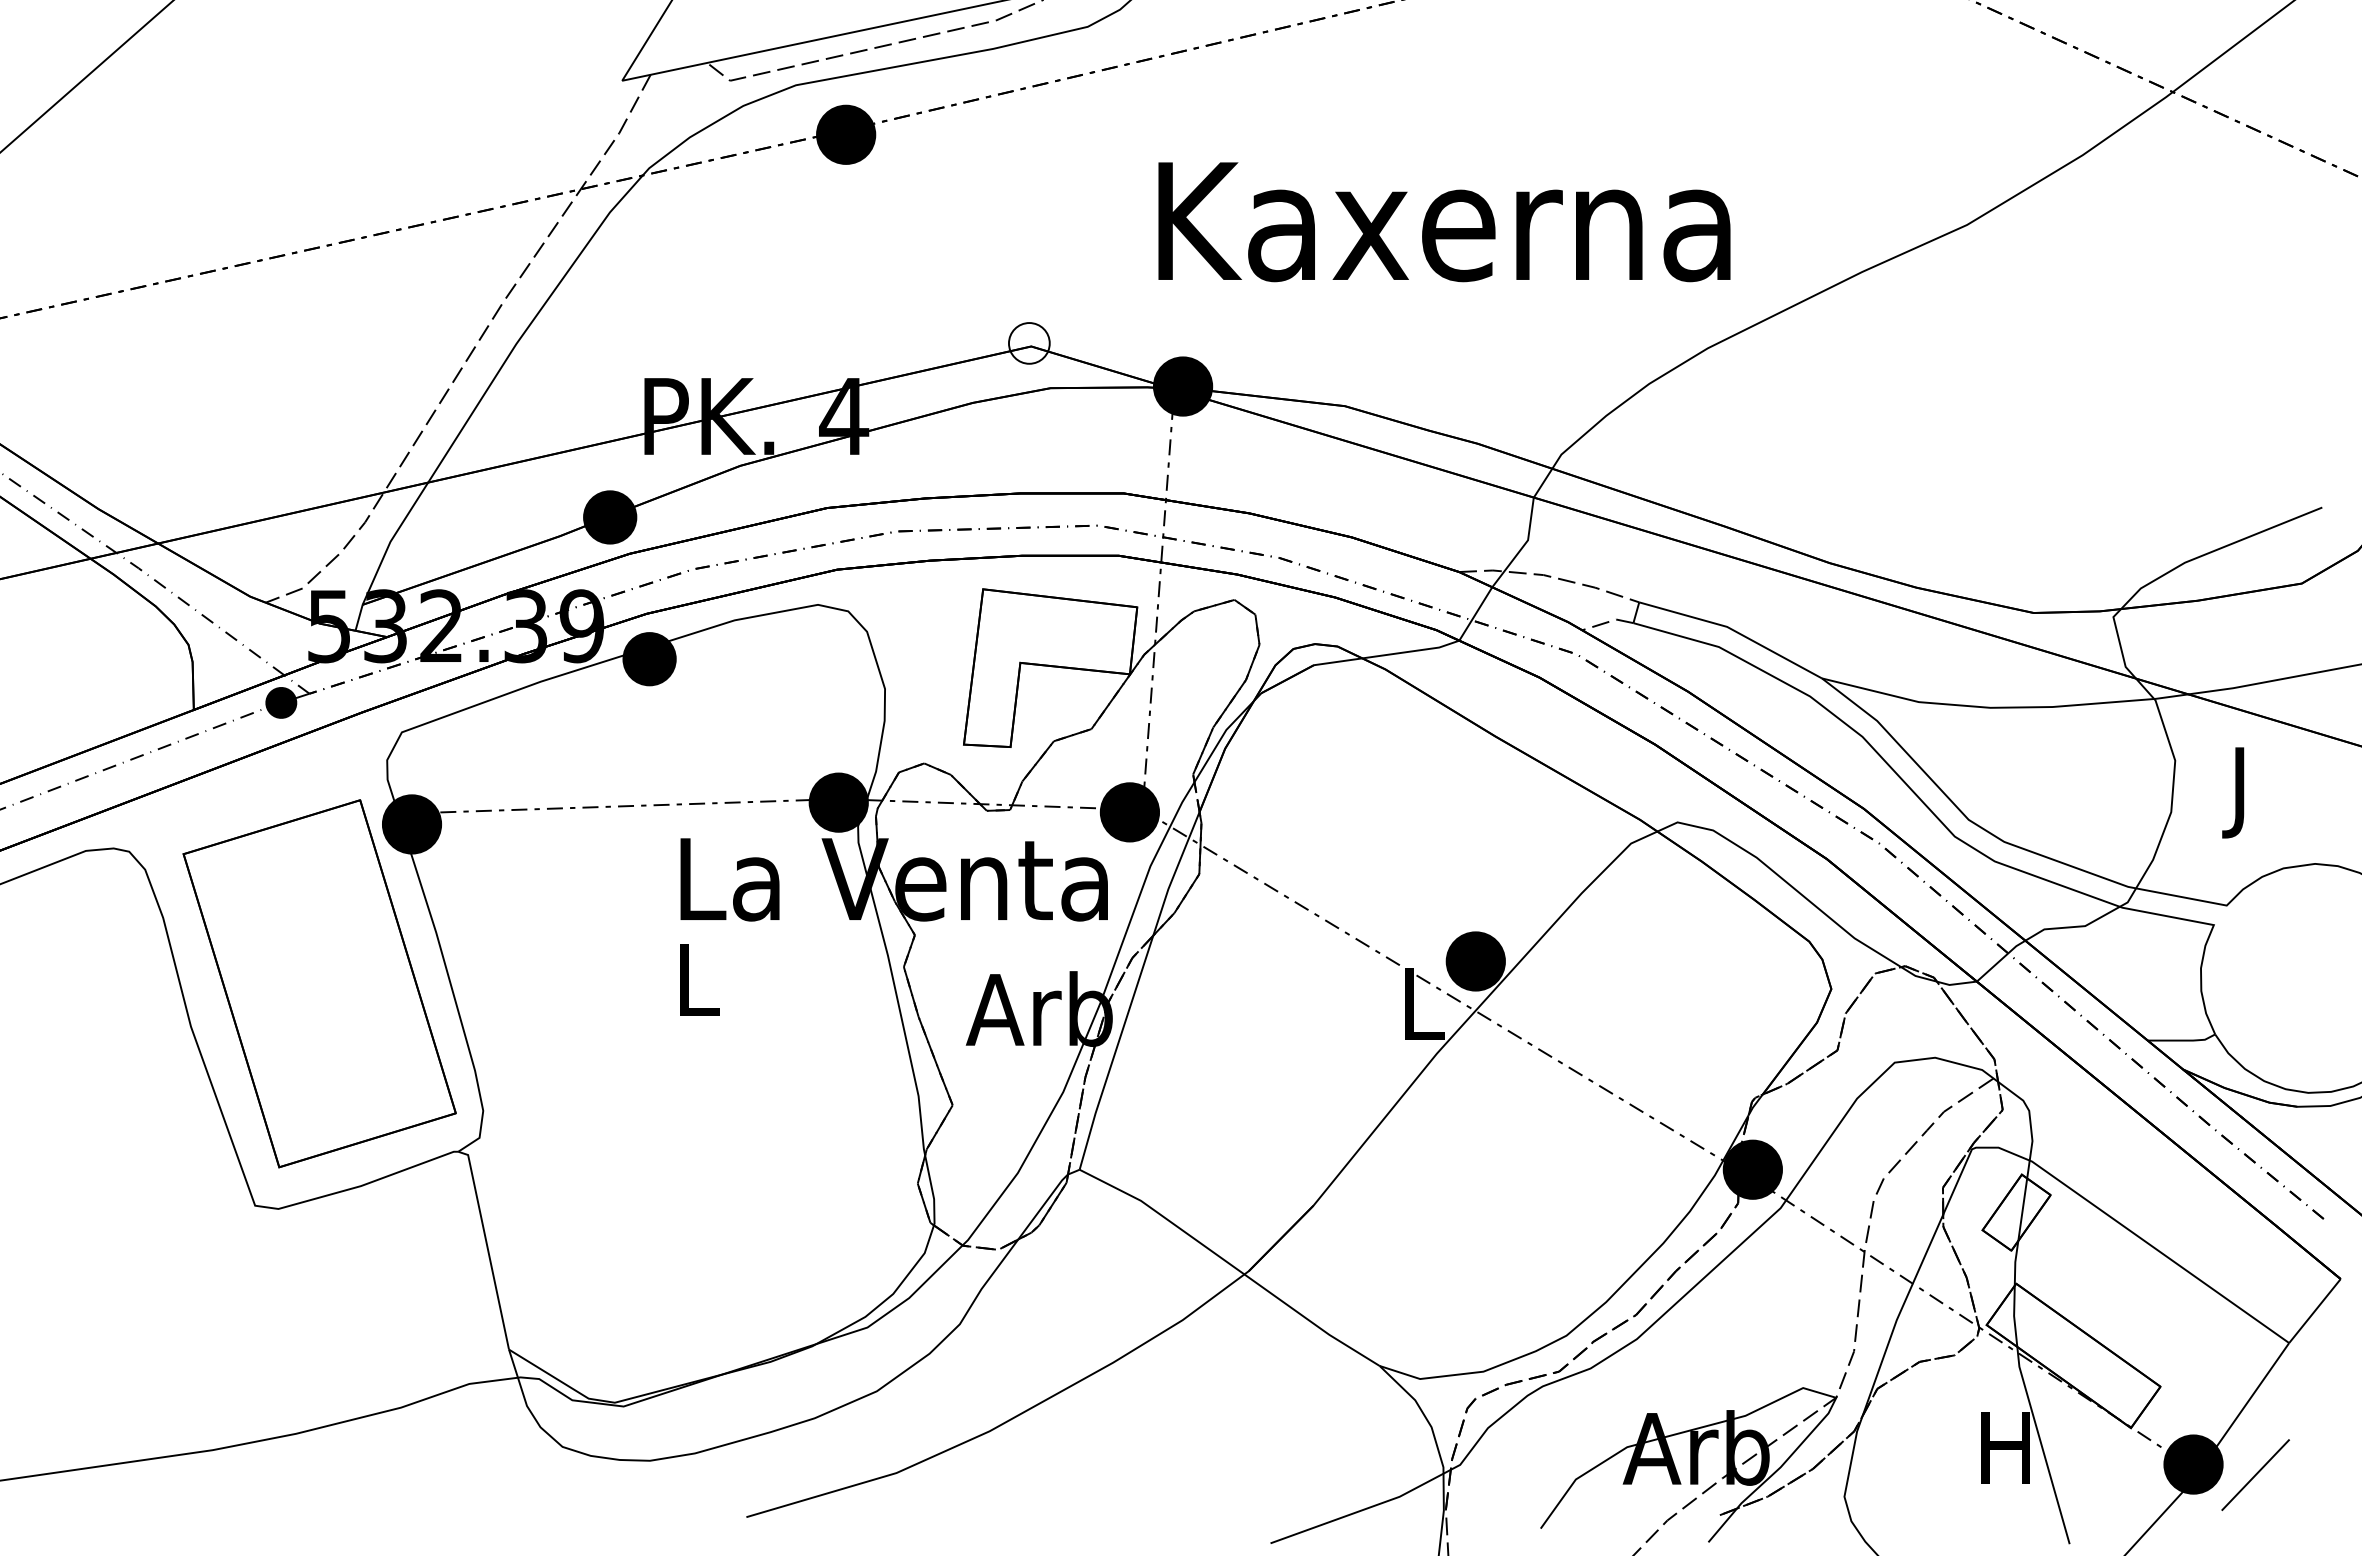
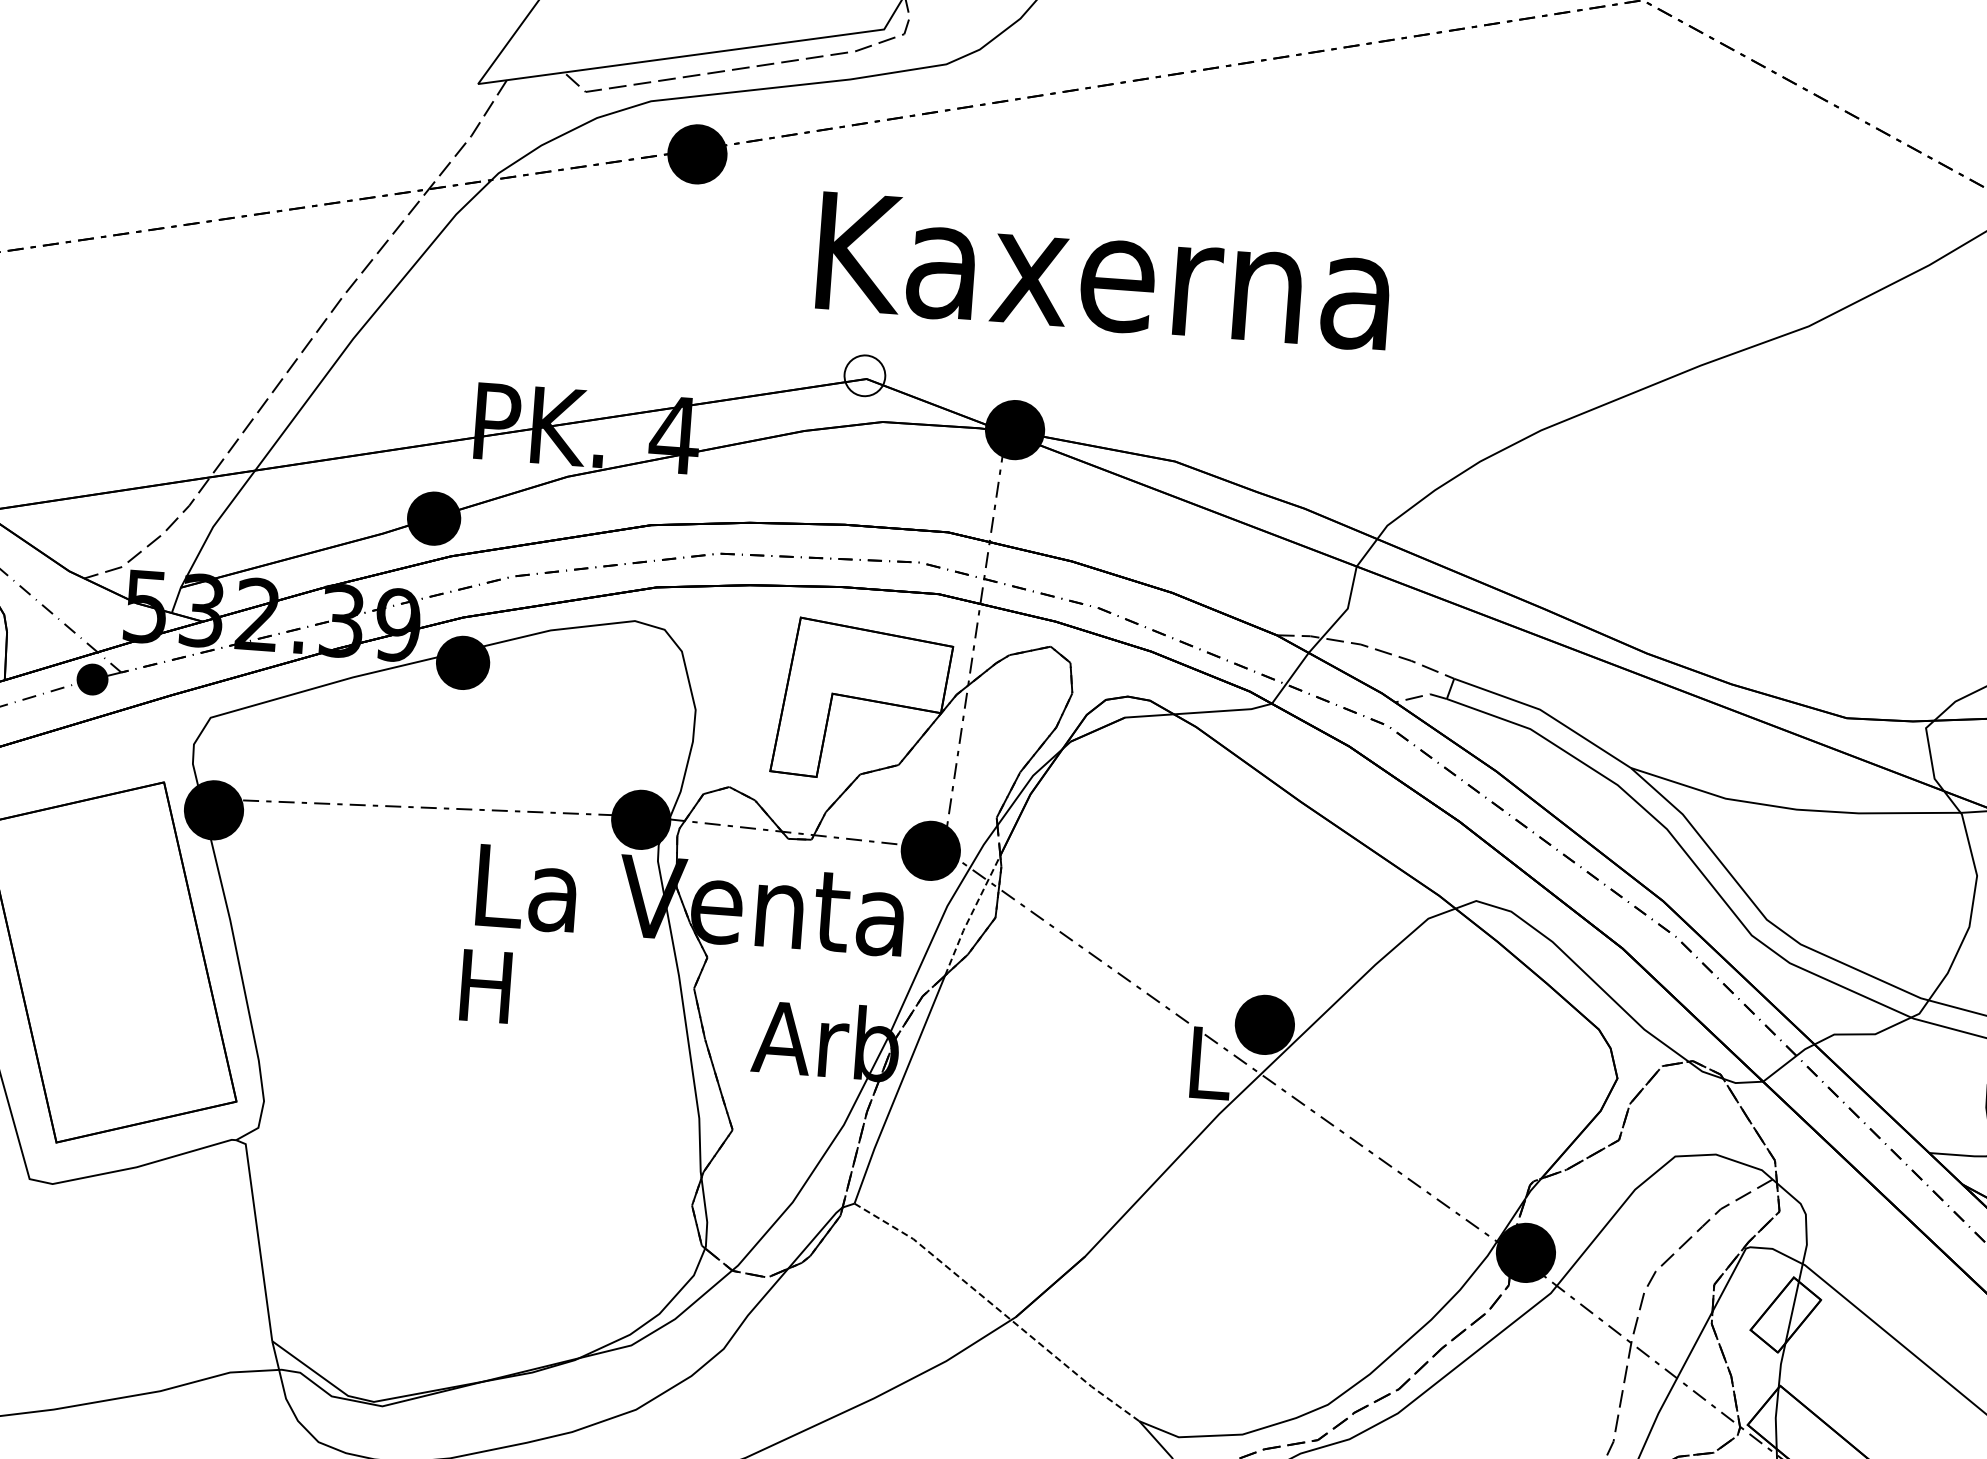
text: (1444, 222) -> (1104, 272), moved
line: (1174, 873) -> (970, 915), solid -> dashed
text: (696, 979) -> (486, 985), L -> H
line: (1231, 1265) -> (998, 1310), solid -> dashed

